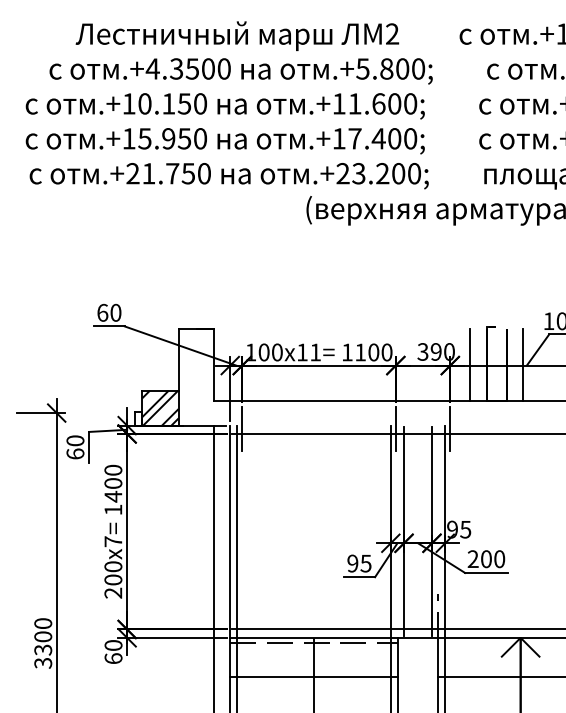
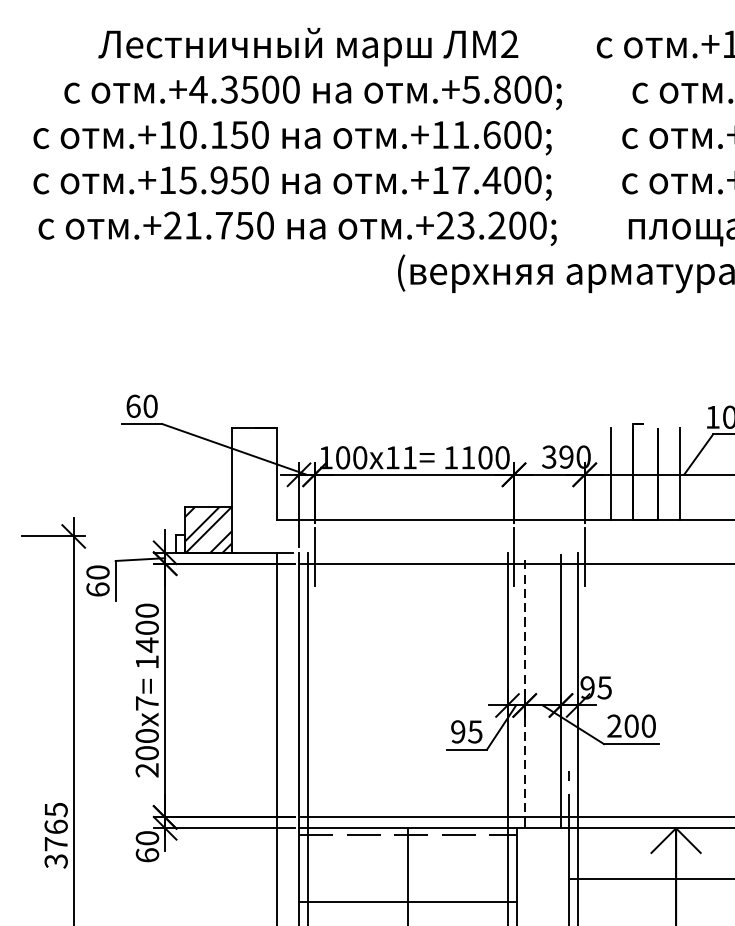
line: (404, 531) -> (525, 690), solid -> dashed
text: (43, 636) -> (56, 826), 3300 -> 3765
line: (313, 676) -> (407, 901), moved

